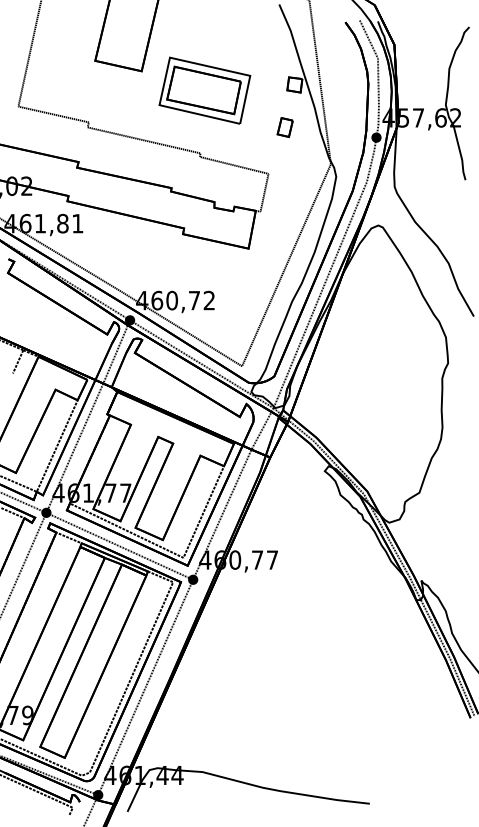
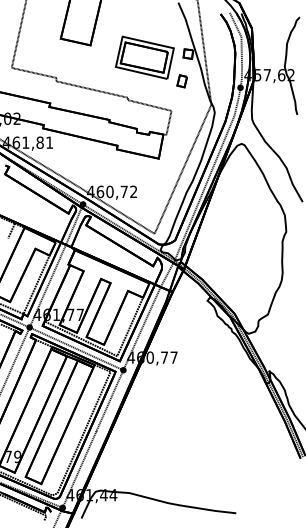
part: (204, 90) -> (144, 57), moved

